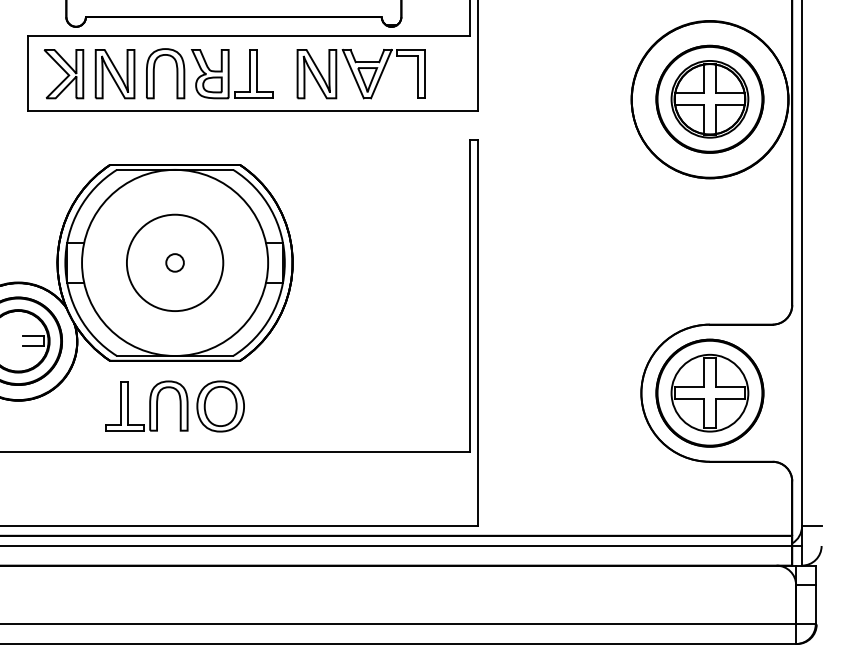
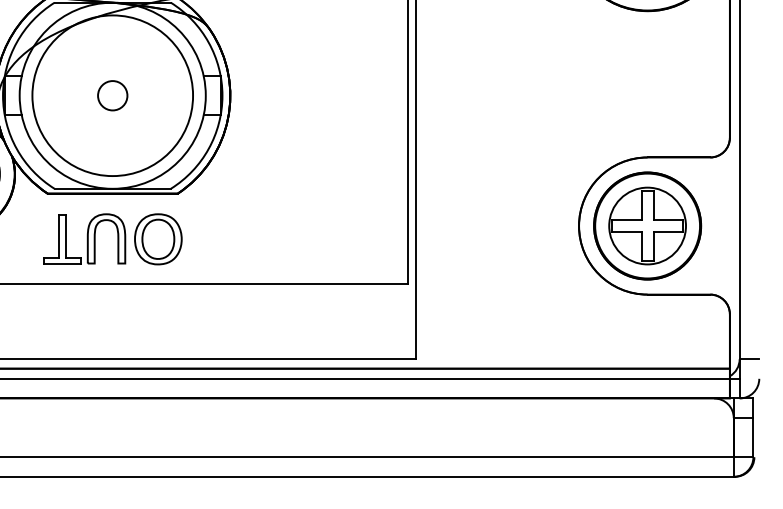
circle: (174, 262) -> (112, 95), size x1.67
circle: (174, 262) -> (112, 95), size x1.67

